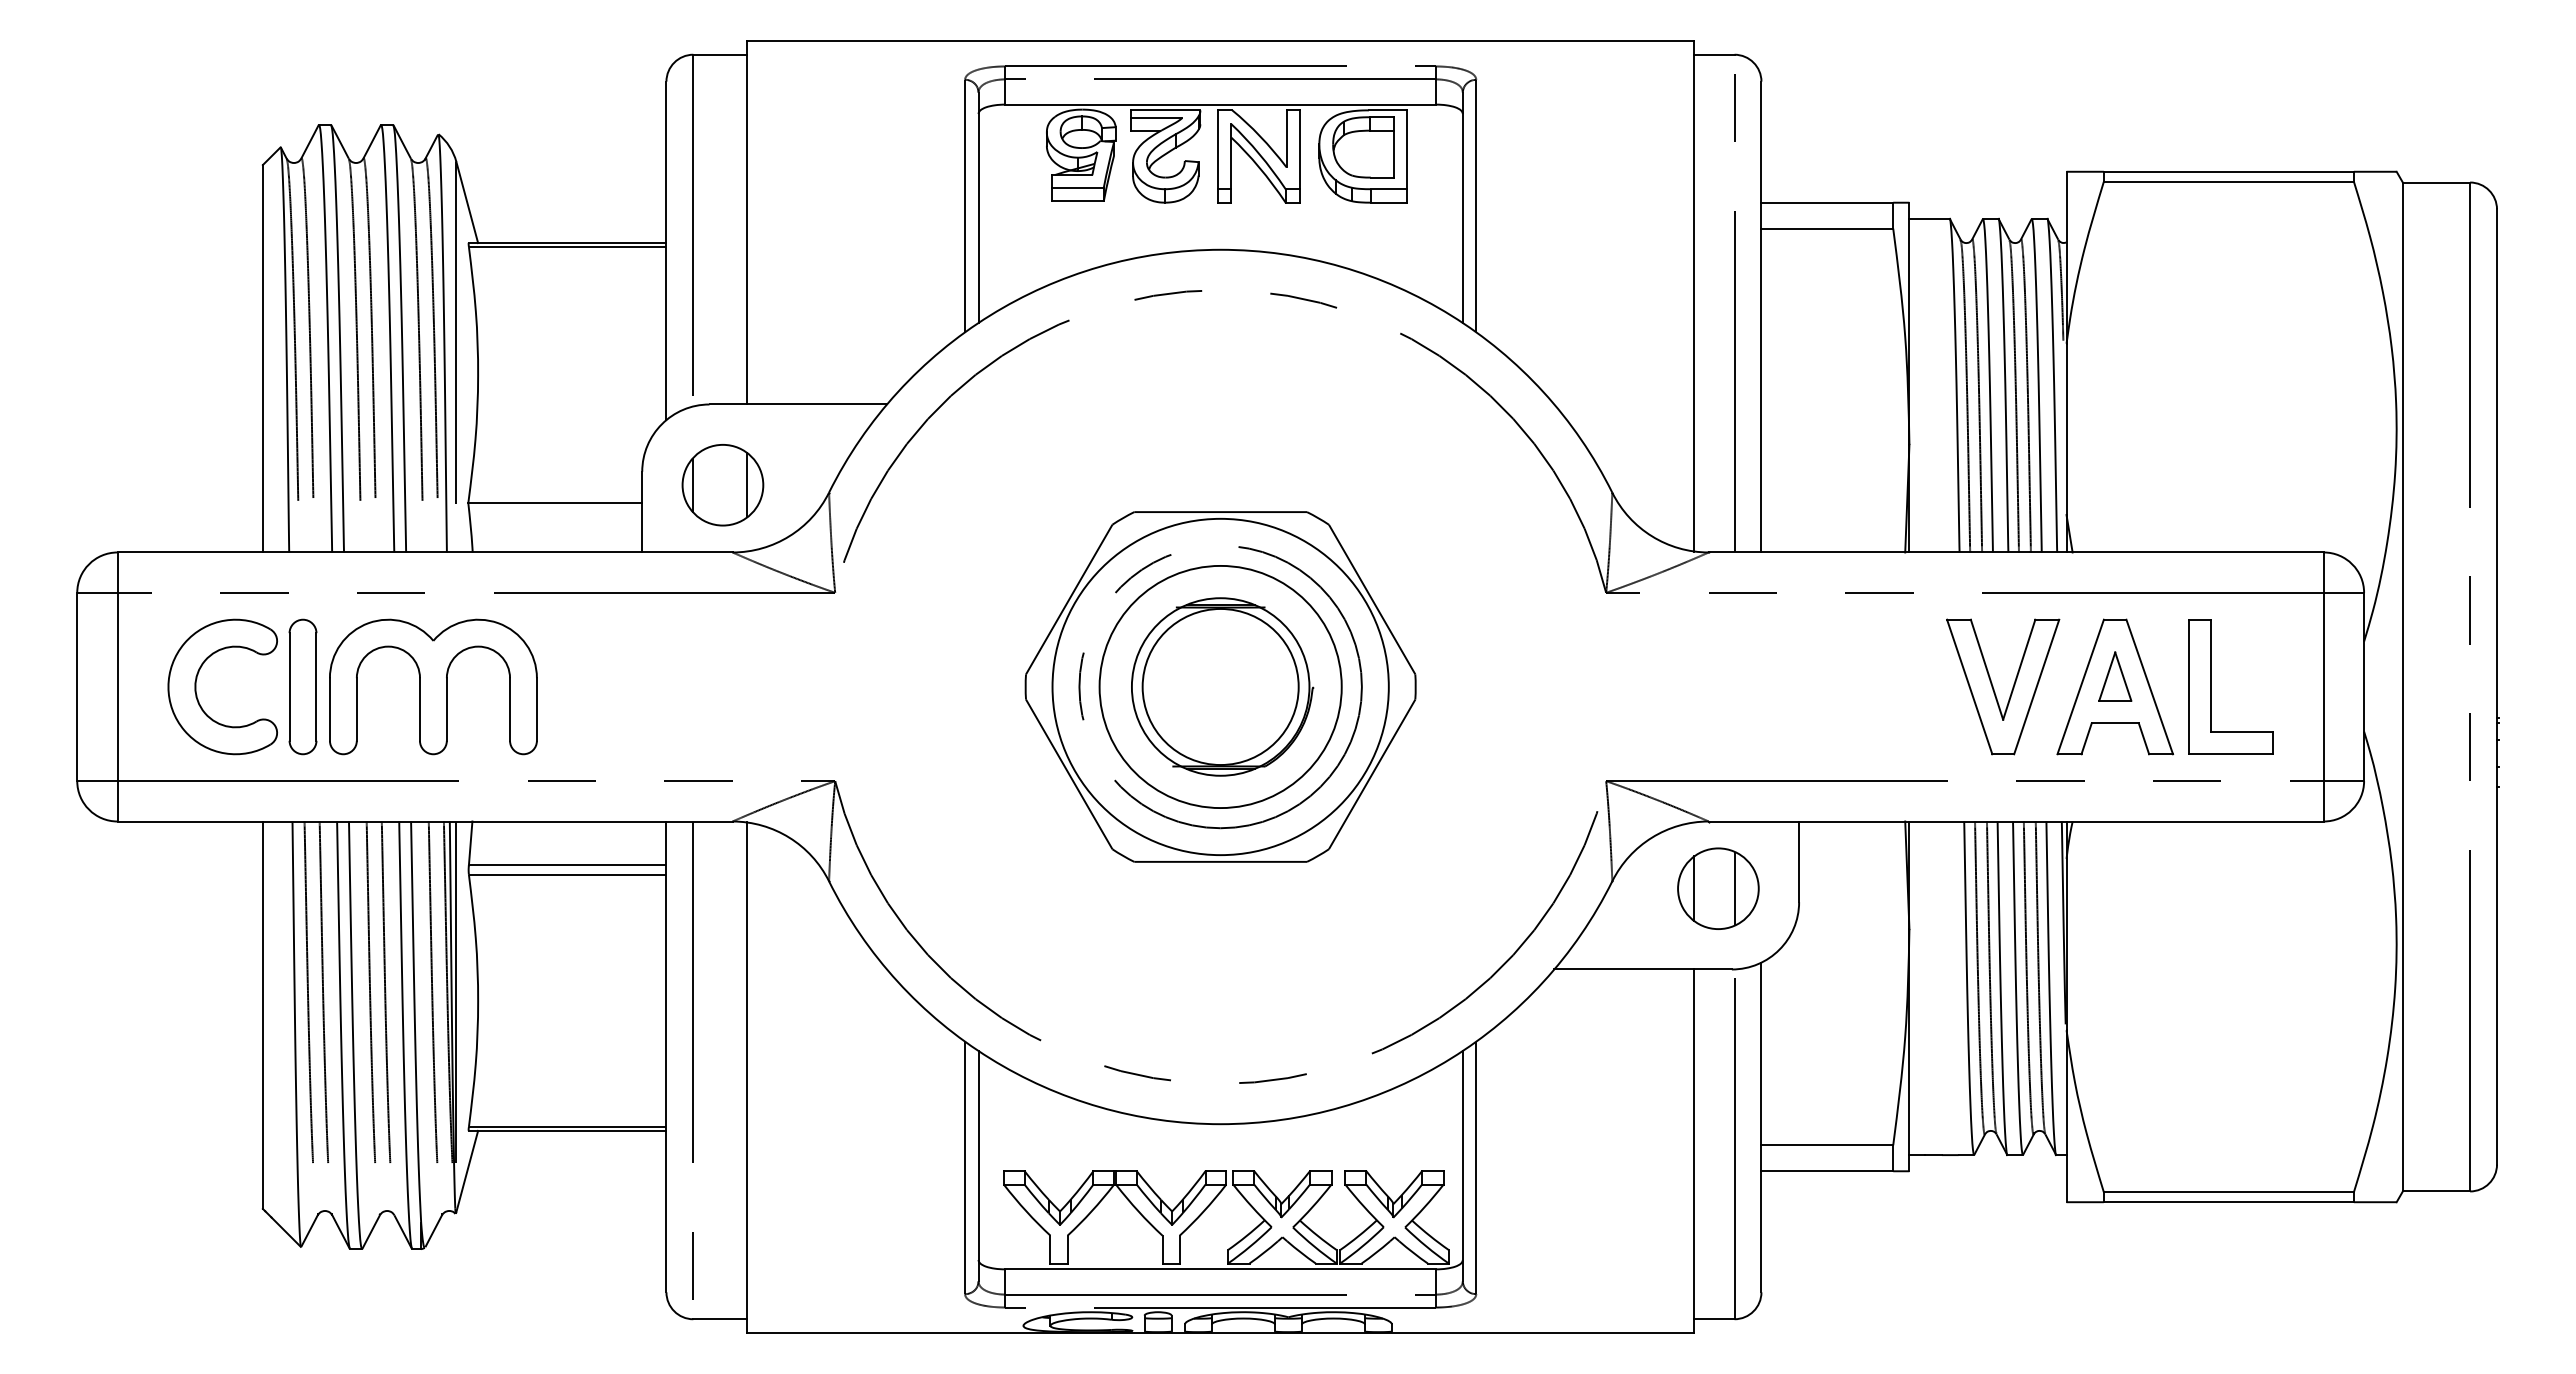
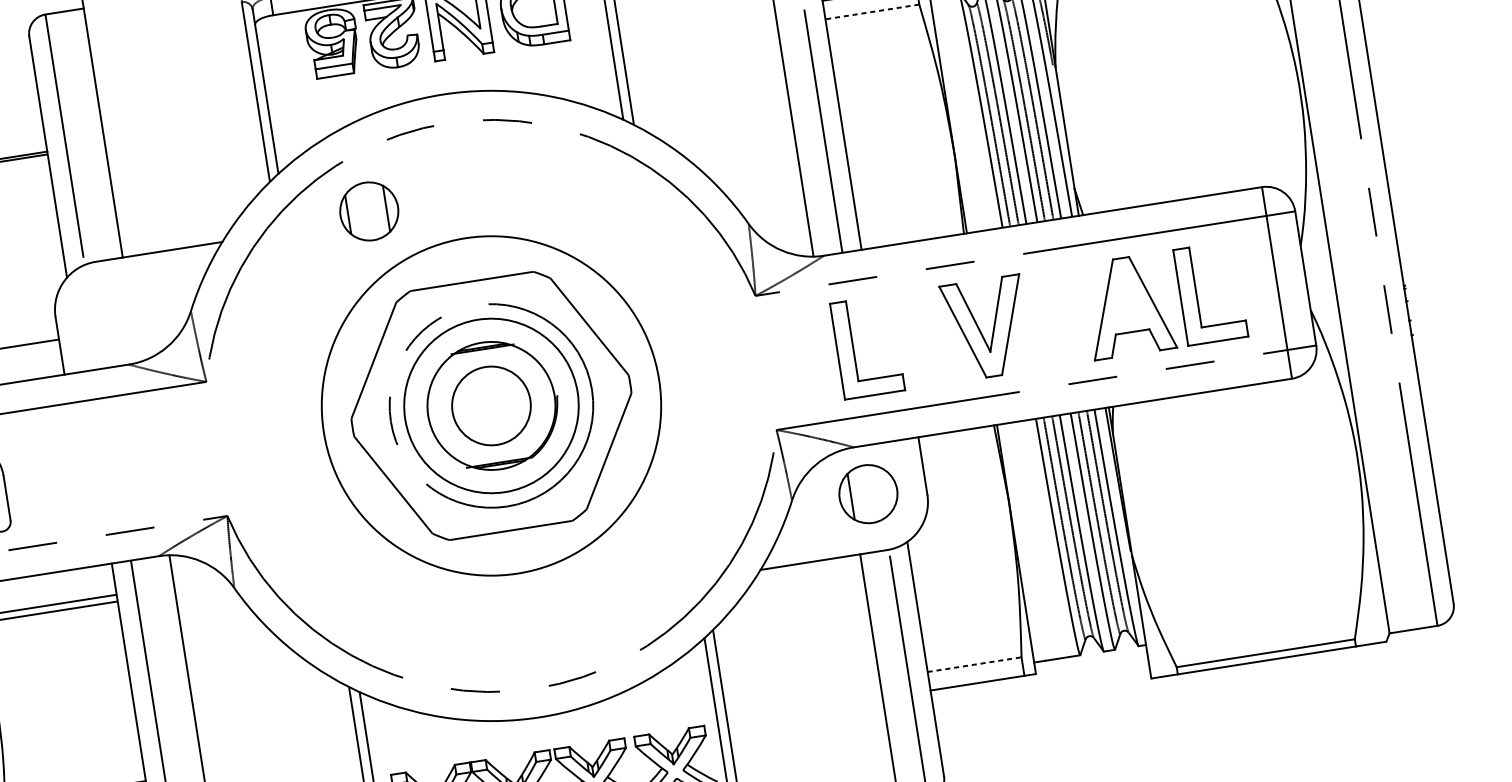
line: (1827, 228) -> (872, 11), solid -> dashed
part: (722, 485) -> (369, 211), moved
part: (2115, 676) -> (1127, 298), removed
circle: (1220, 686) -> (491, 405), size x0.7
circle: (1220, 686) -> (491, 405), size x1.4
part: (1729, 686) -> (853, 348), added
part: (2011, 690) -> (993, 329), moved
line: (1734, 888) -> (879, 492), removed
line: (1827, 1145) -> (974, 664), solid -> dashed

